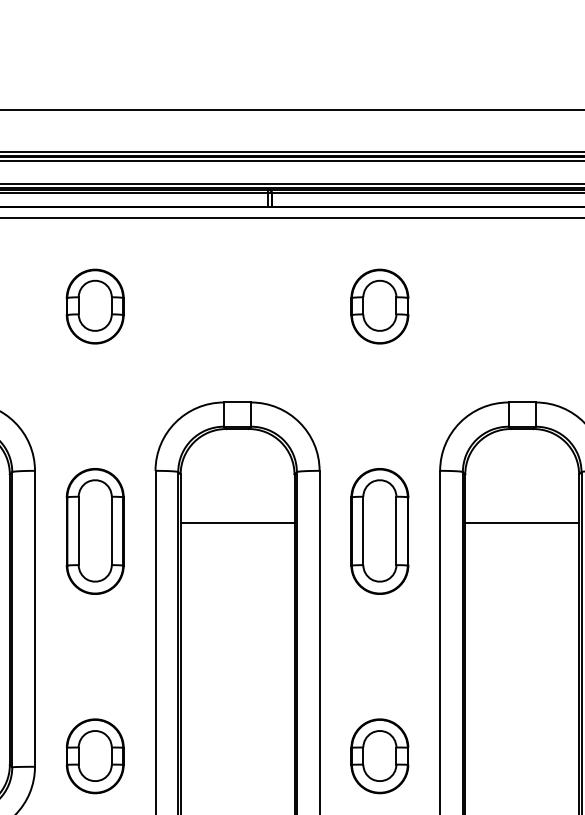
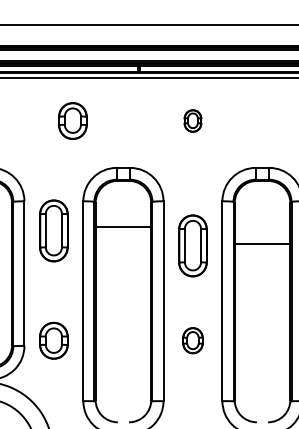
part: (94, 305) -> (72, 120), moved
part: (378, 305) -> (192, 120), size x0.6
line: (522, 522) -> (262, 243), moved
part: (378, 530) -> (192, 245), moved
part: (378, 755) -> (192, 340), size x0.7

